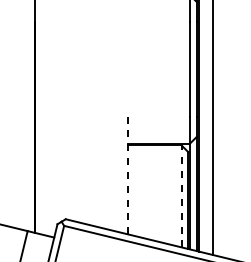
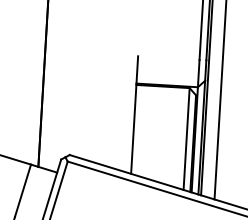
line: (128, 175) -> (134, 115), dashed -> solid
line: (181, 195) -> (186, 138), dashed -> solid

